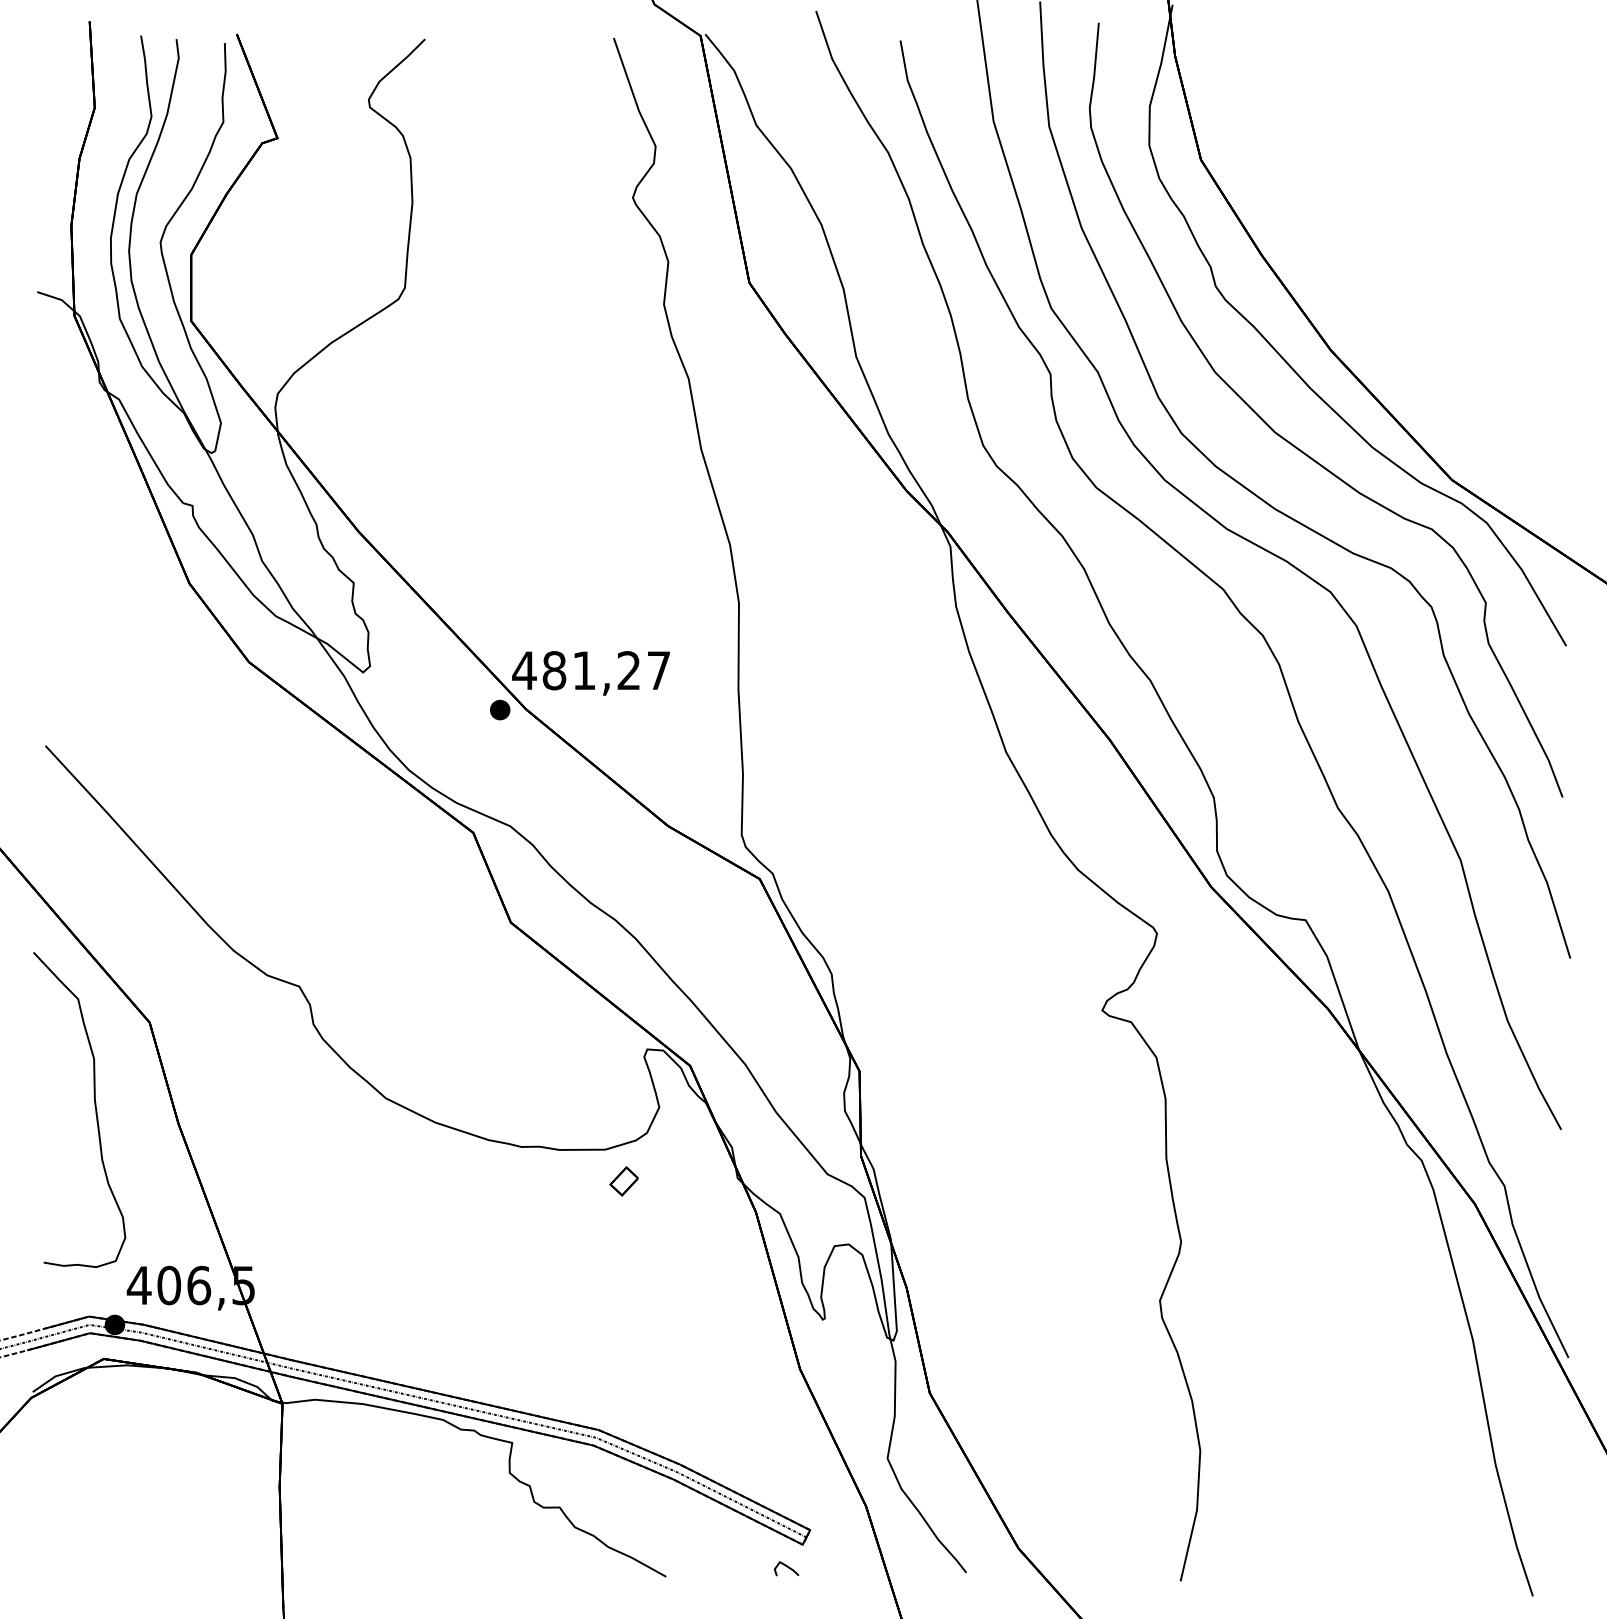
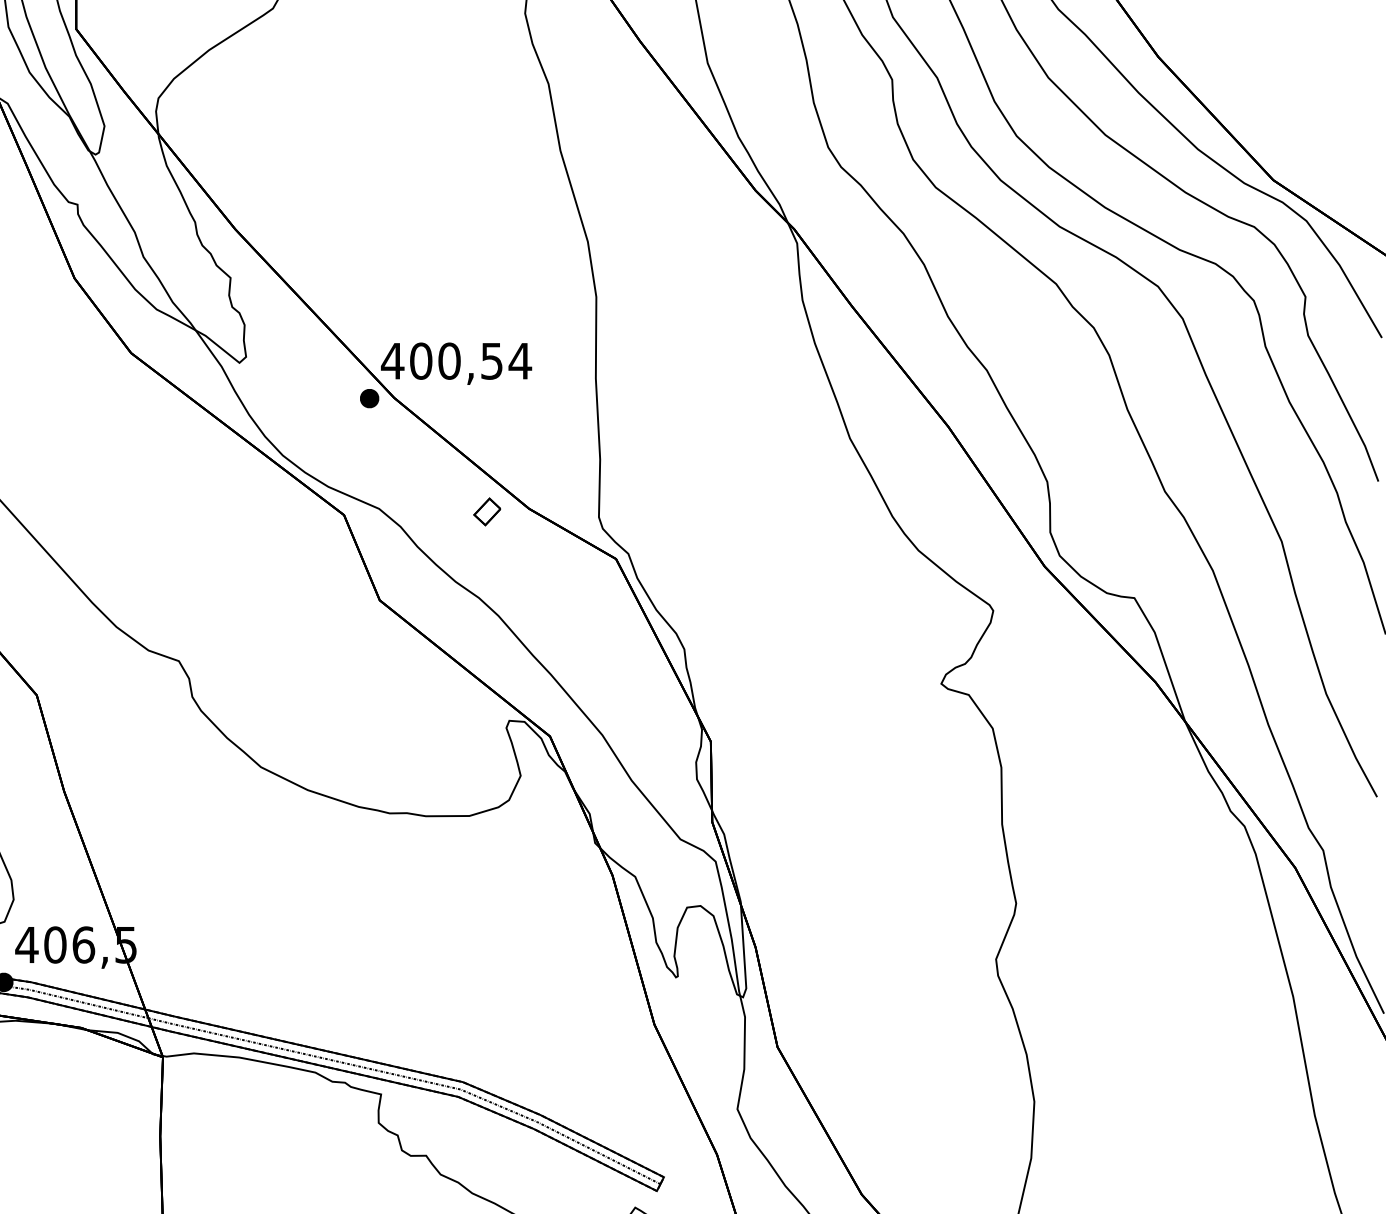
text: (606, 670) -> (470, 361), 481,27 -> 400,54
part: (623, 1181) -> (486, 511), moved

